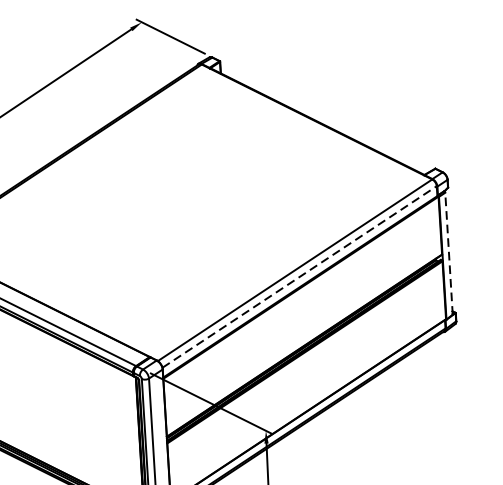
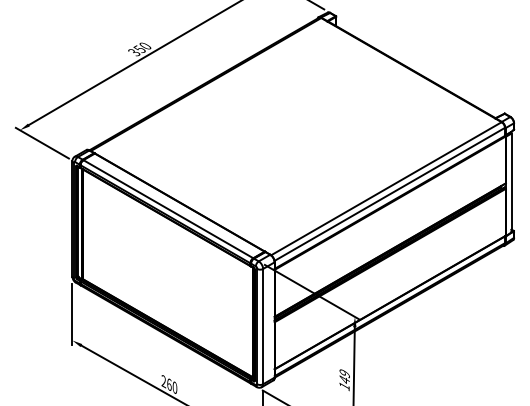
line: (448, 253) -> (511, 182), dashed -> solid
line: (300, 277) -> (390, 194), dashed -> solid

